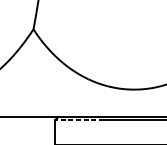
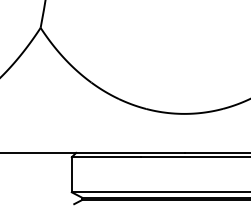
line: (79, 120) -> (106, 157), dashed -> solid

